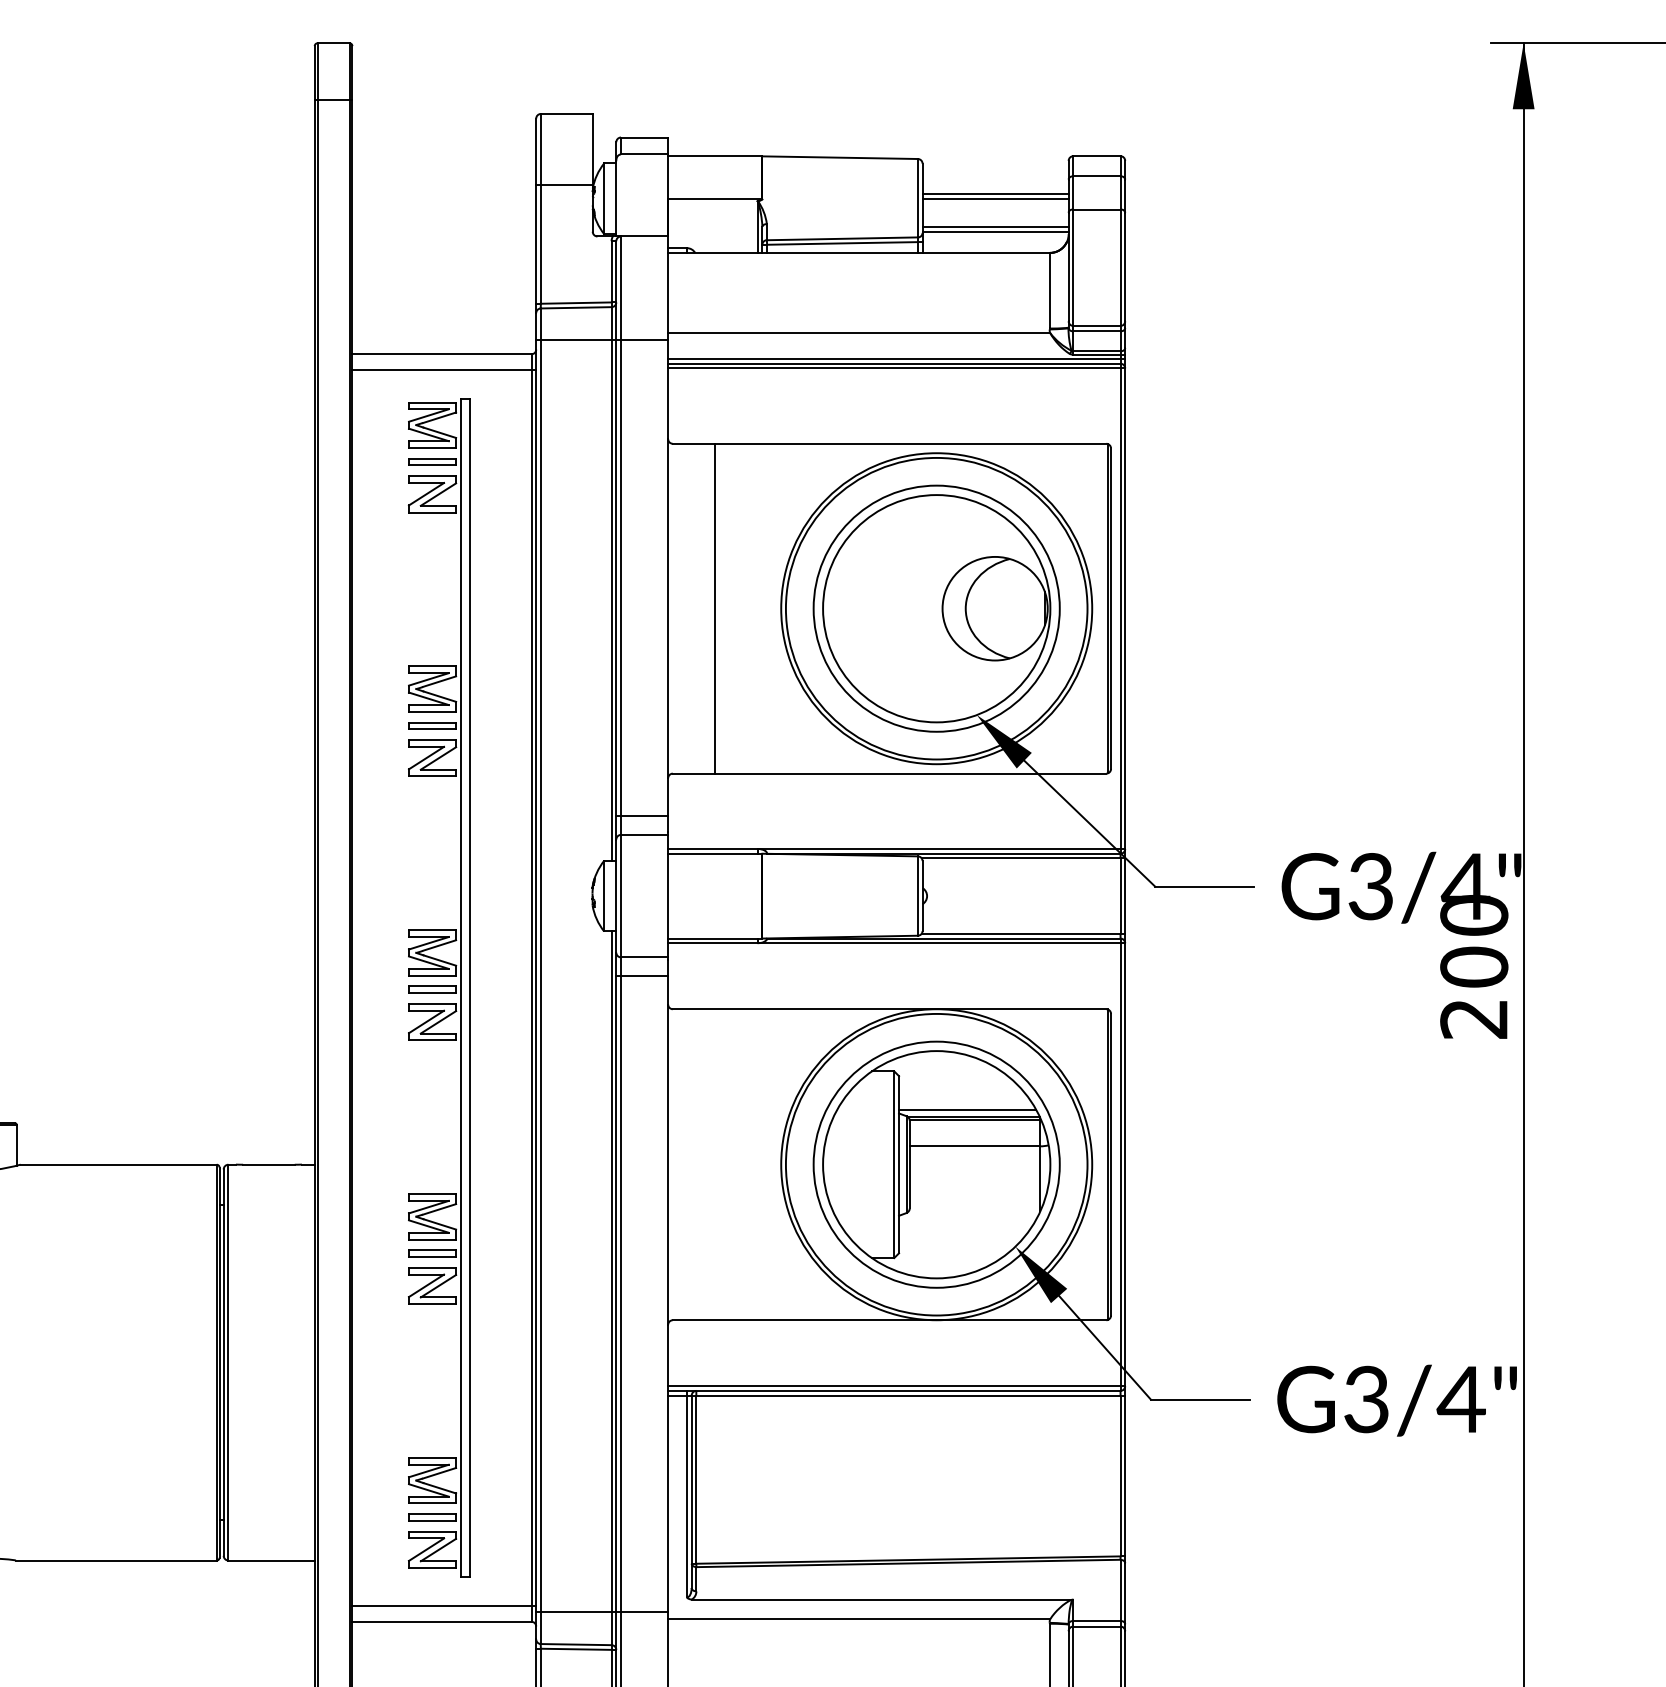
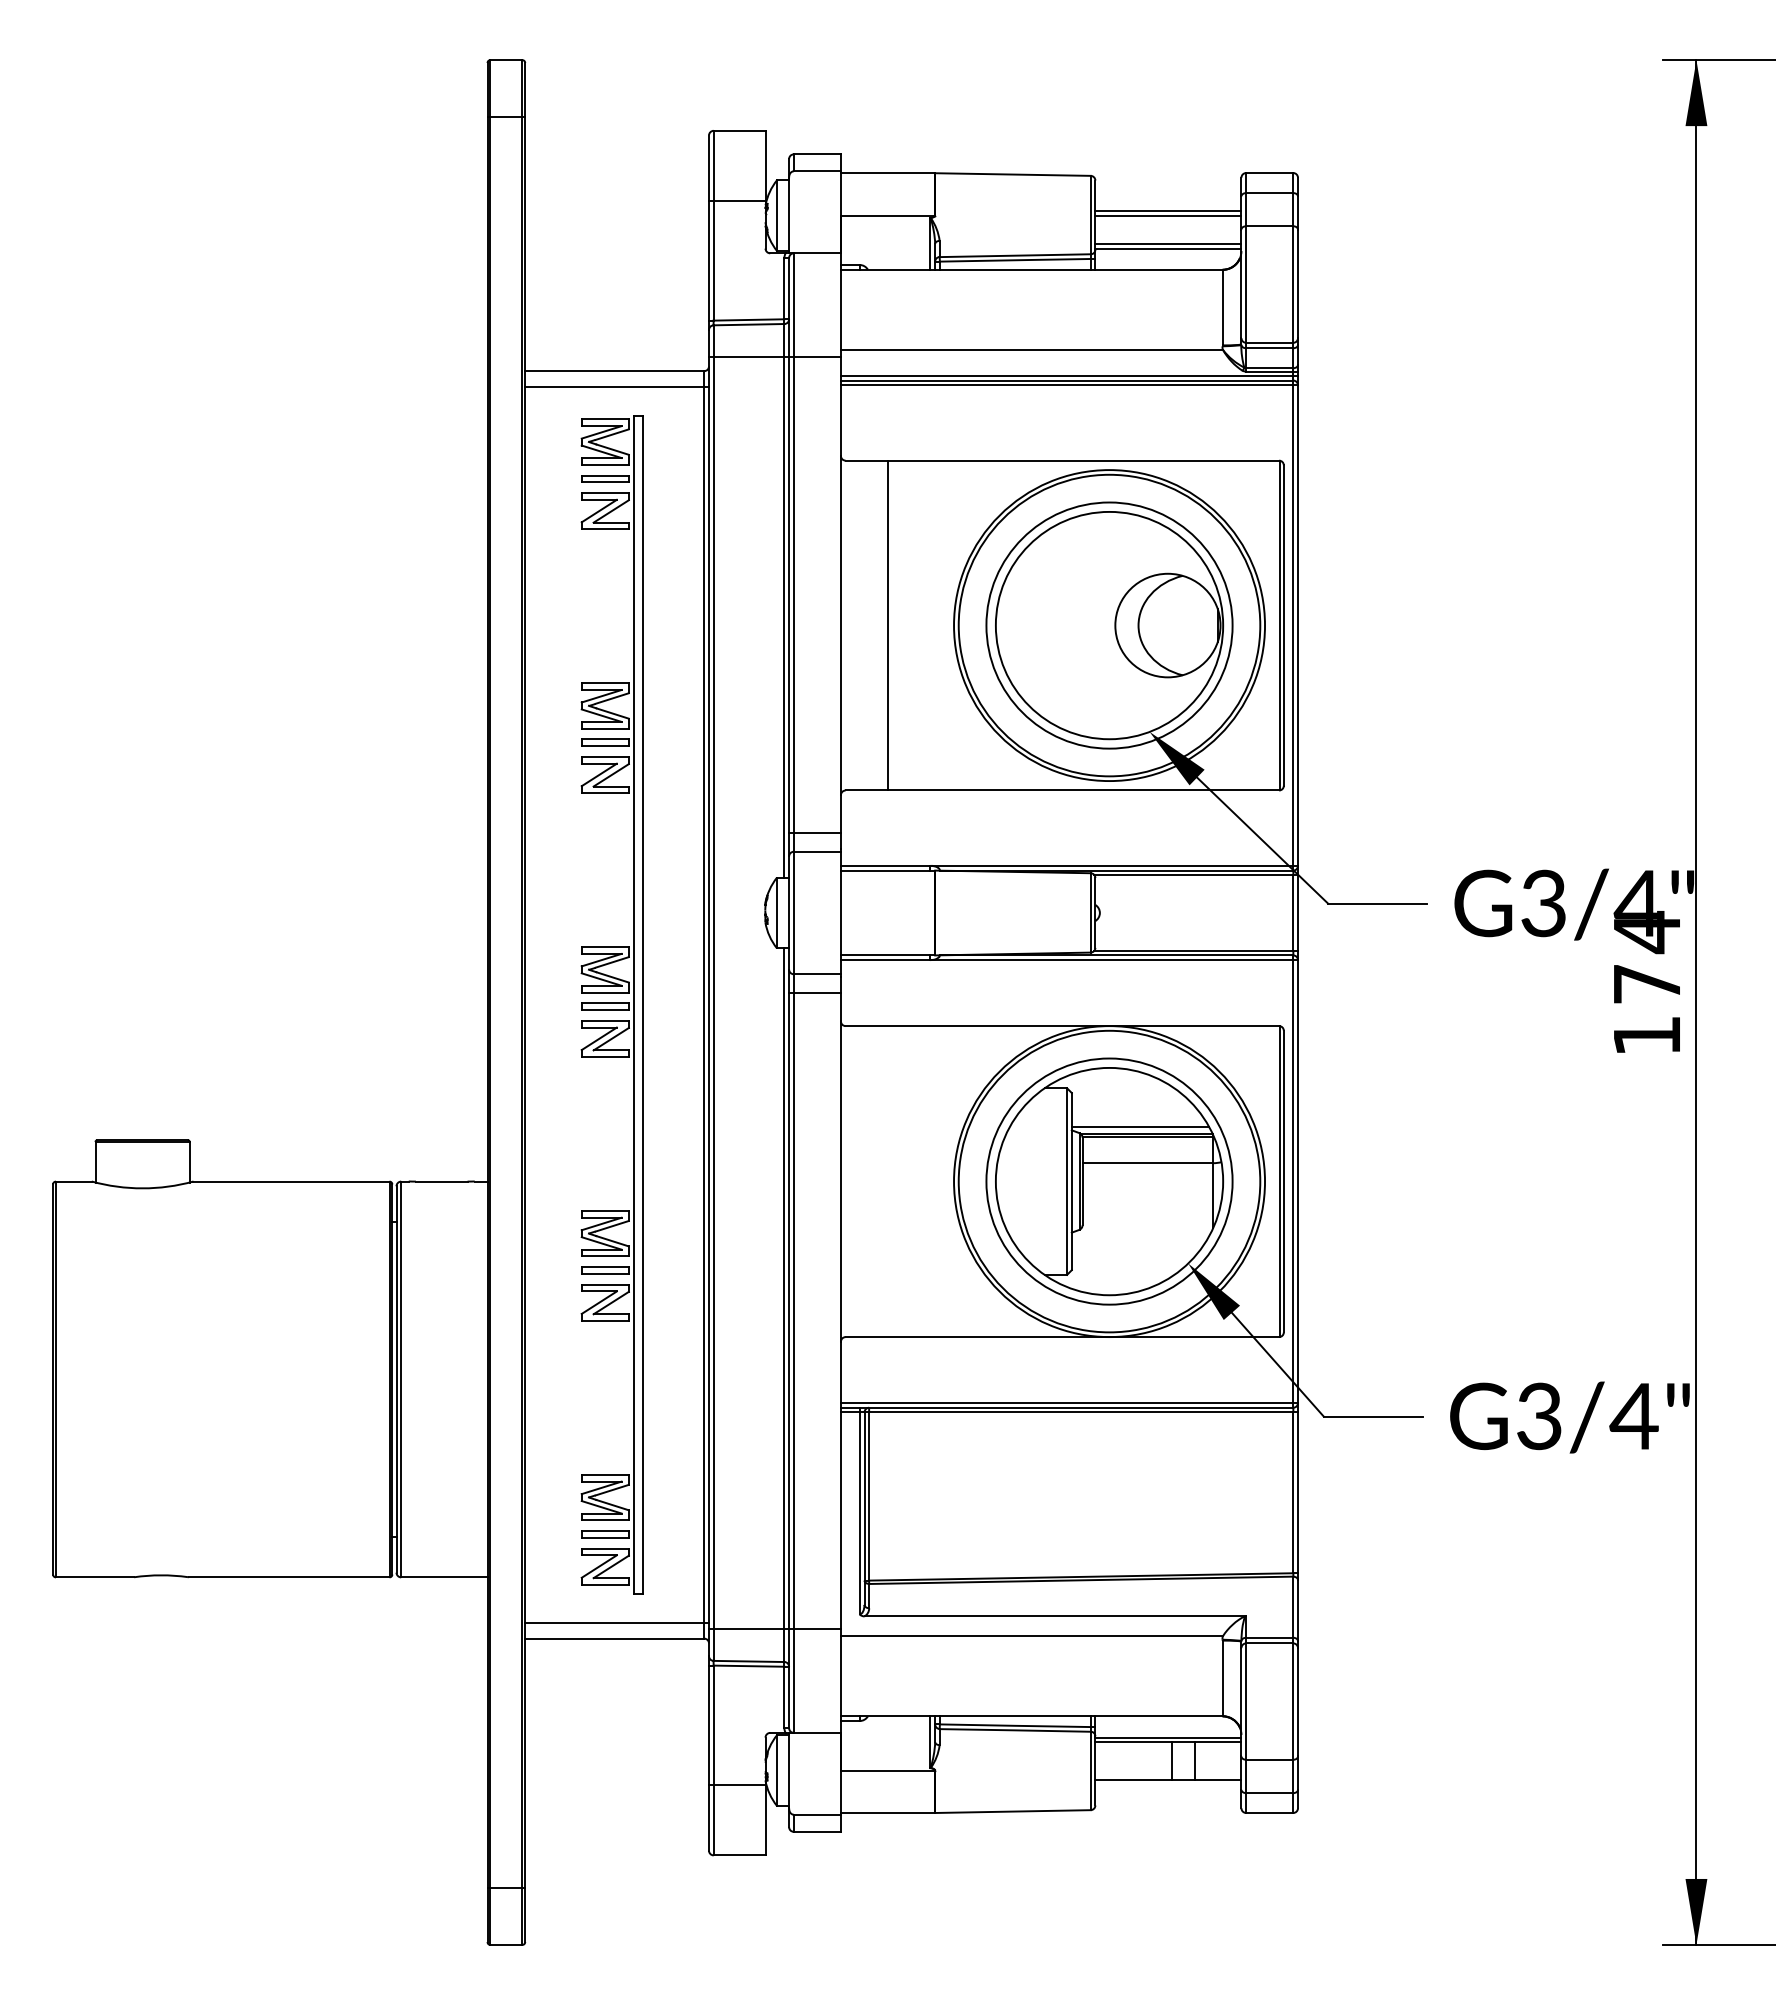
text: (1474, 966) -> (1647, 983), 200 -> 174

